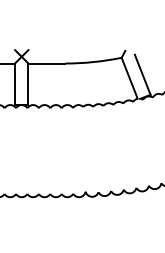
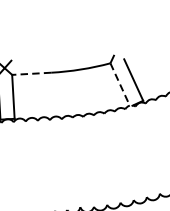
line: (46, 63) -> (31, 73), solid -> dashed
line: (129, 78) -> (119, 84), solid -> dashed

